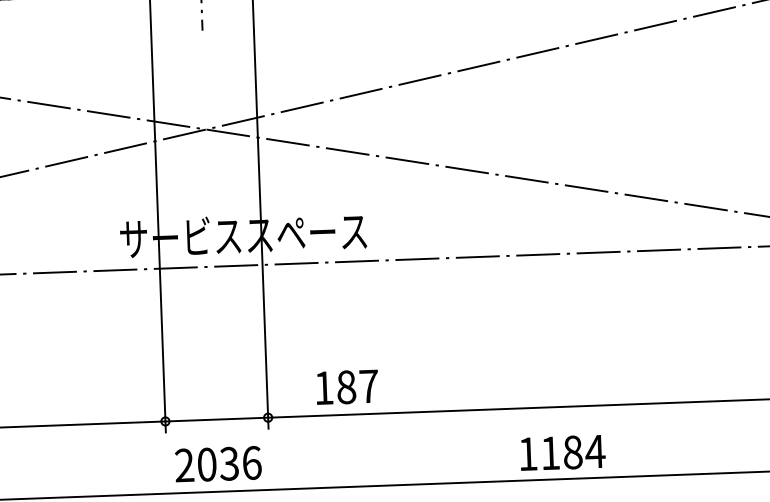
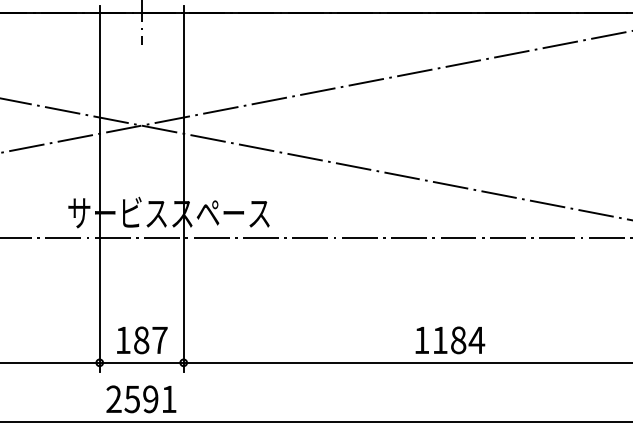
text: (347, 387) -> (142, 340), moved
text: (563, 453) -> (450, 340), moved
text: (229, 464) -> (150, 399), 2036 -> 2591

